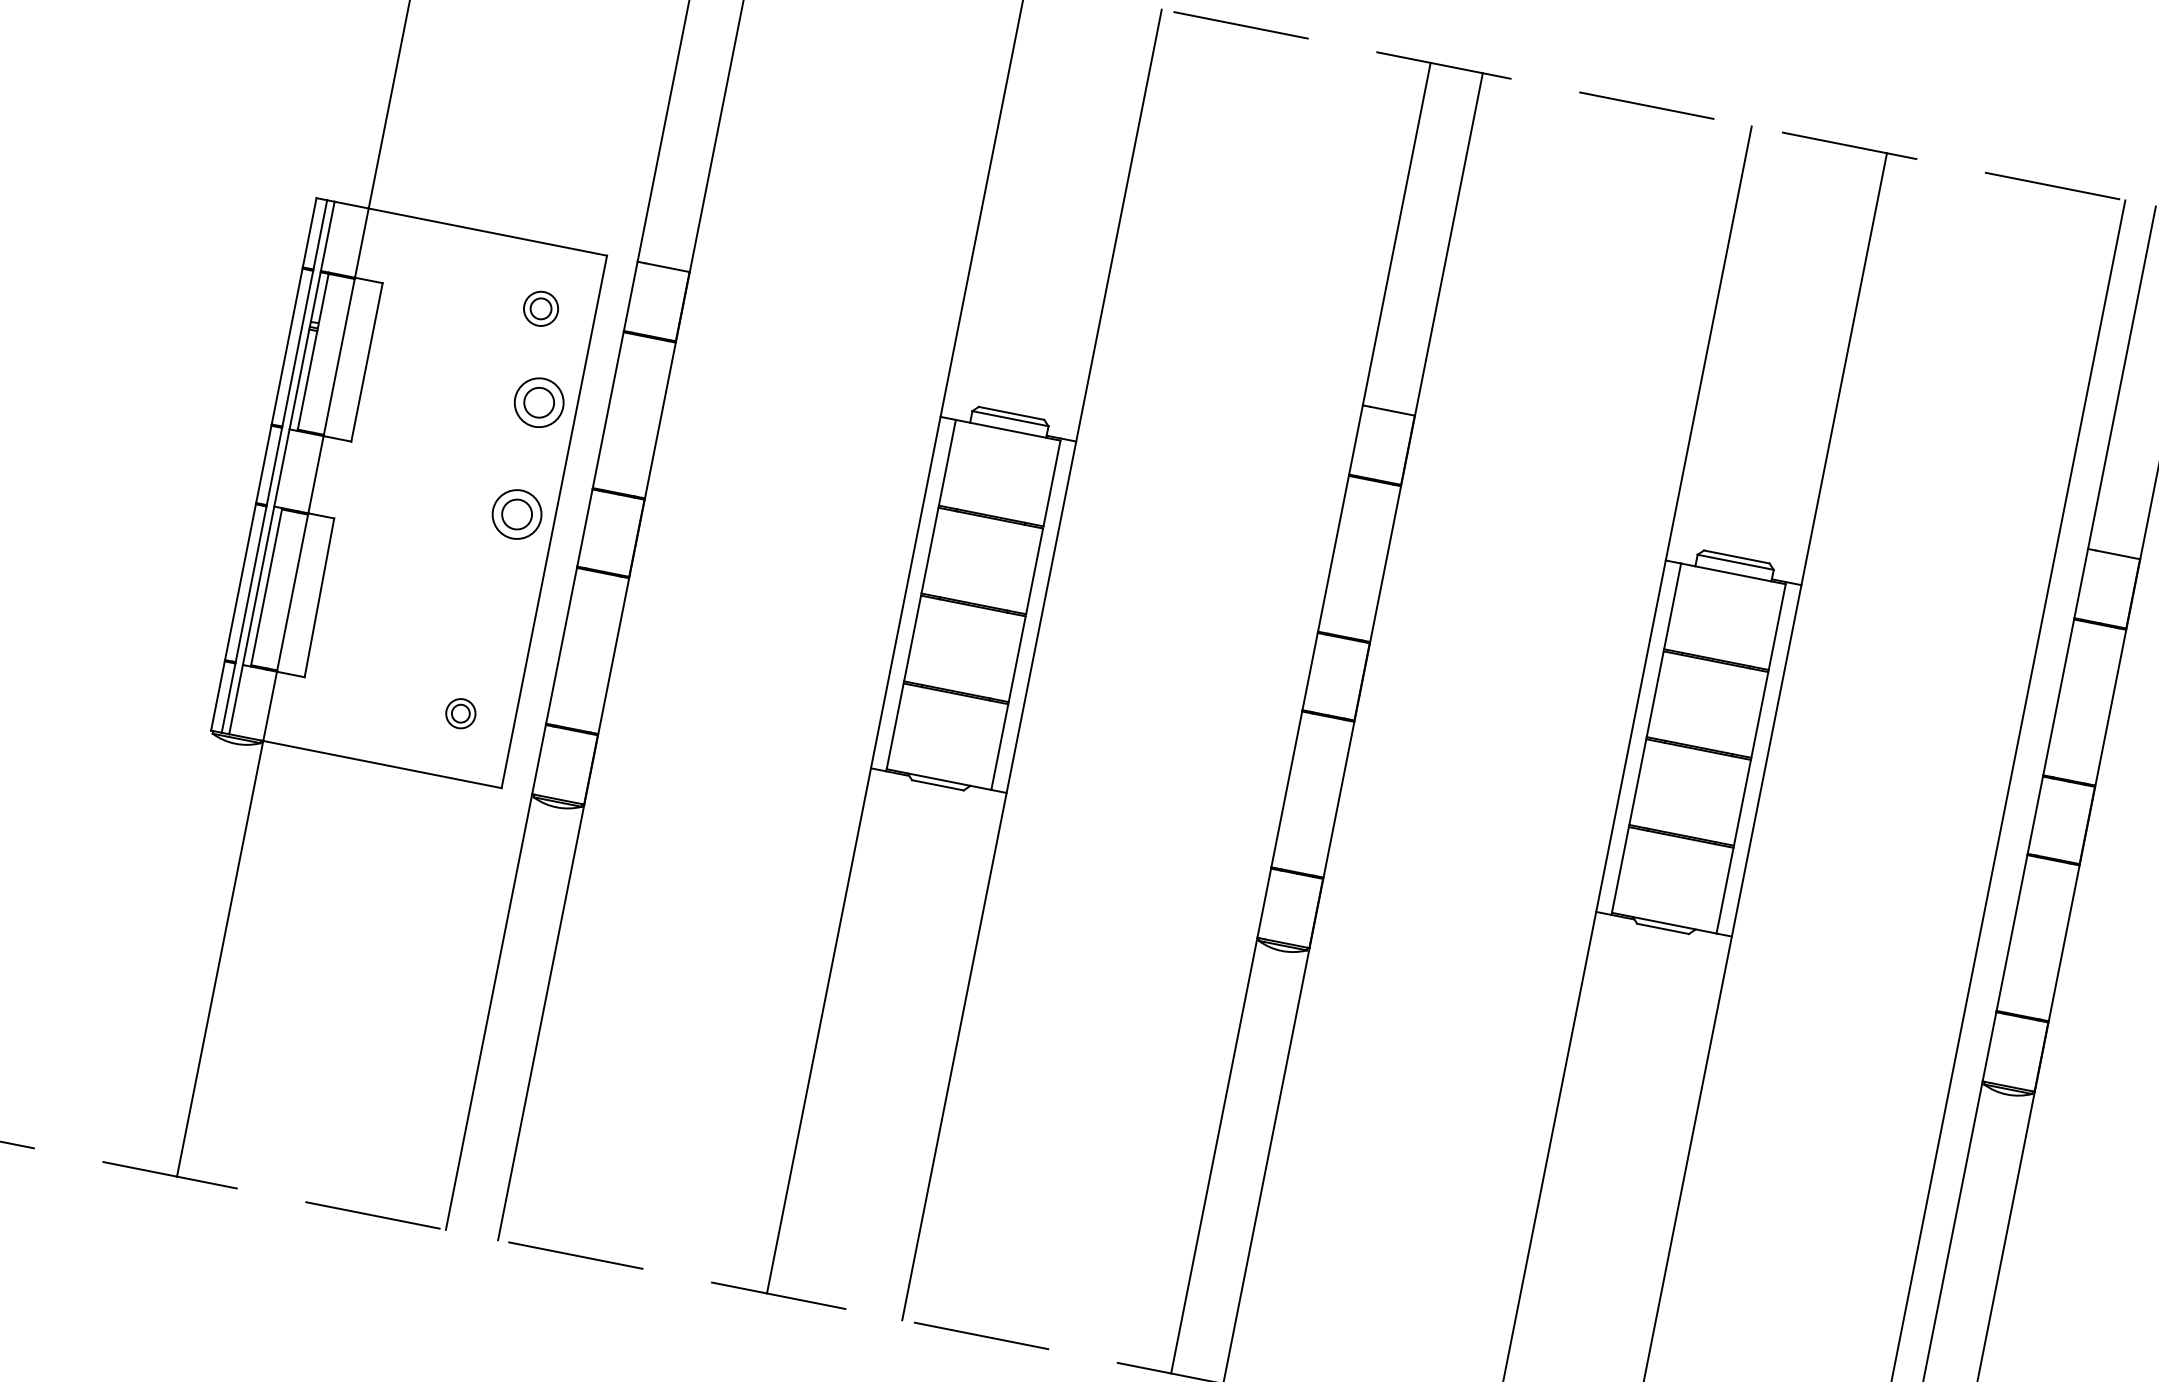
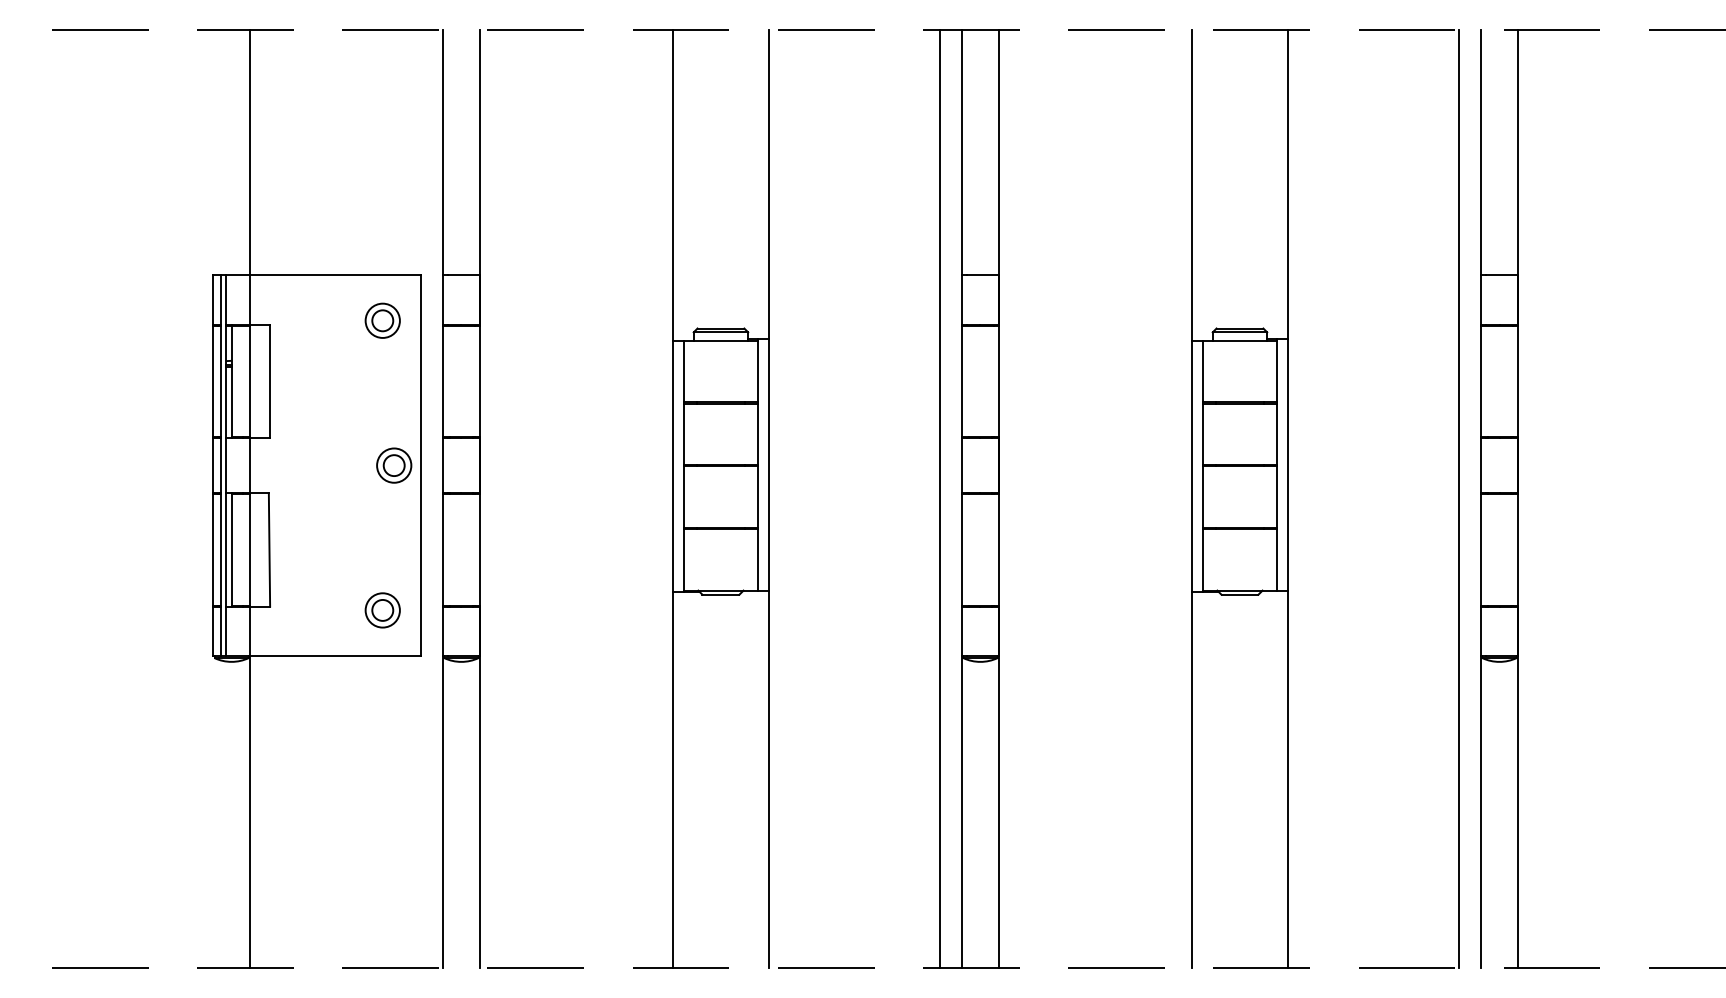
part: (540, 308) -> (382, 320), size x1.43
part: (539, 402) -> (394, 385), removed
line: (1269, 711) -> (939, 498), added
part: (460, 713) -> (382, 610), size x1.67

